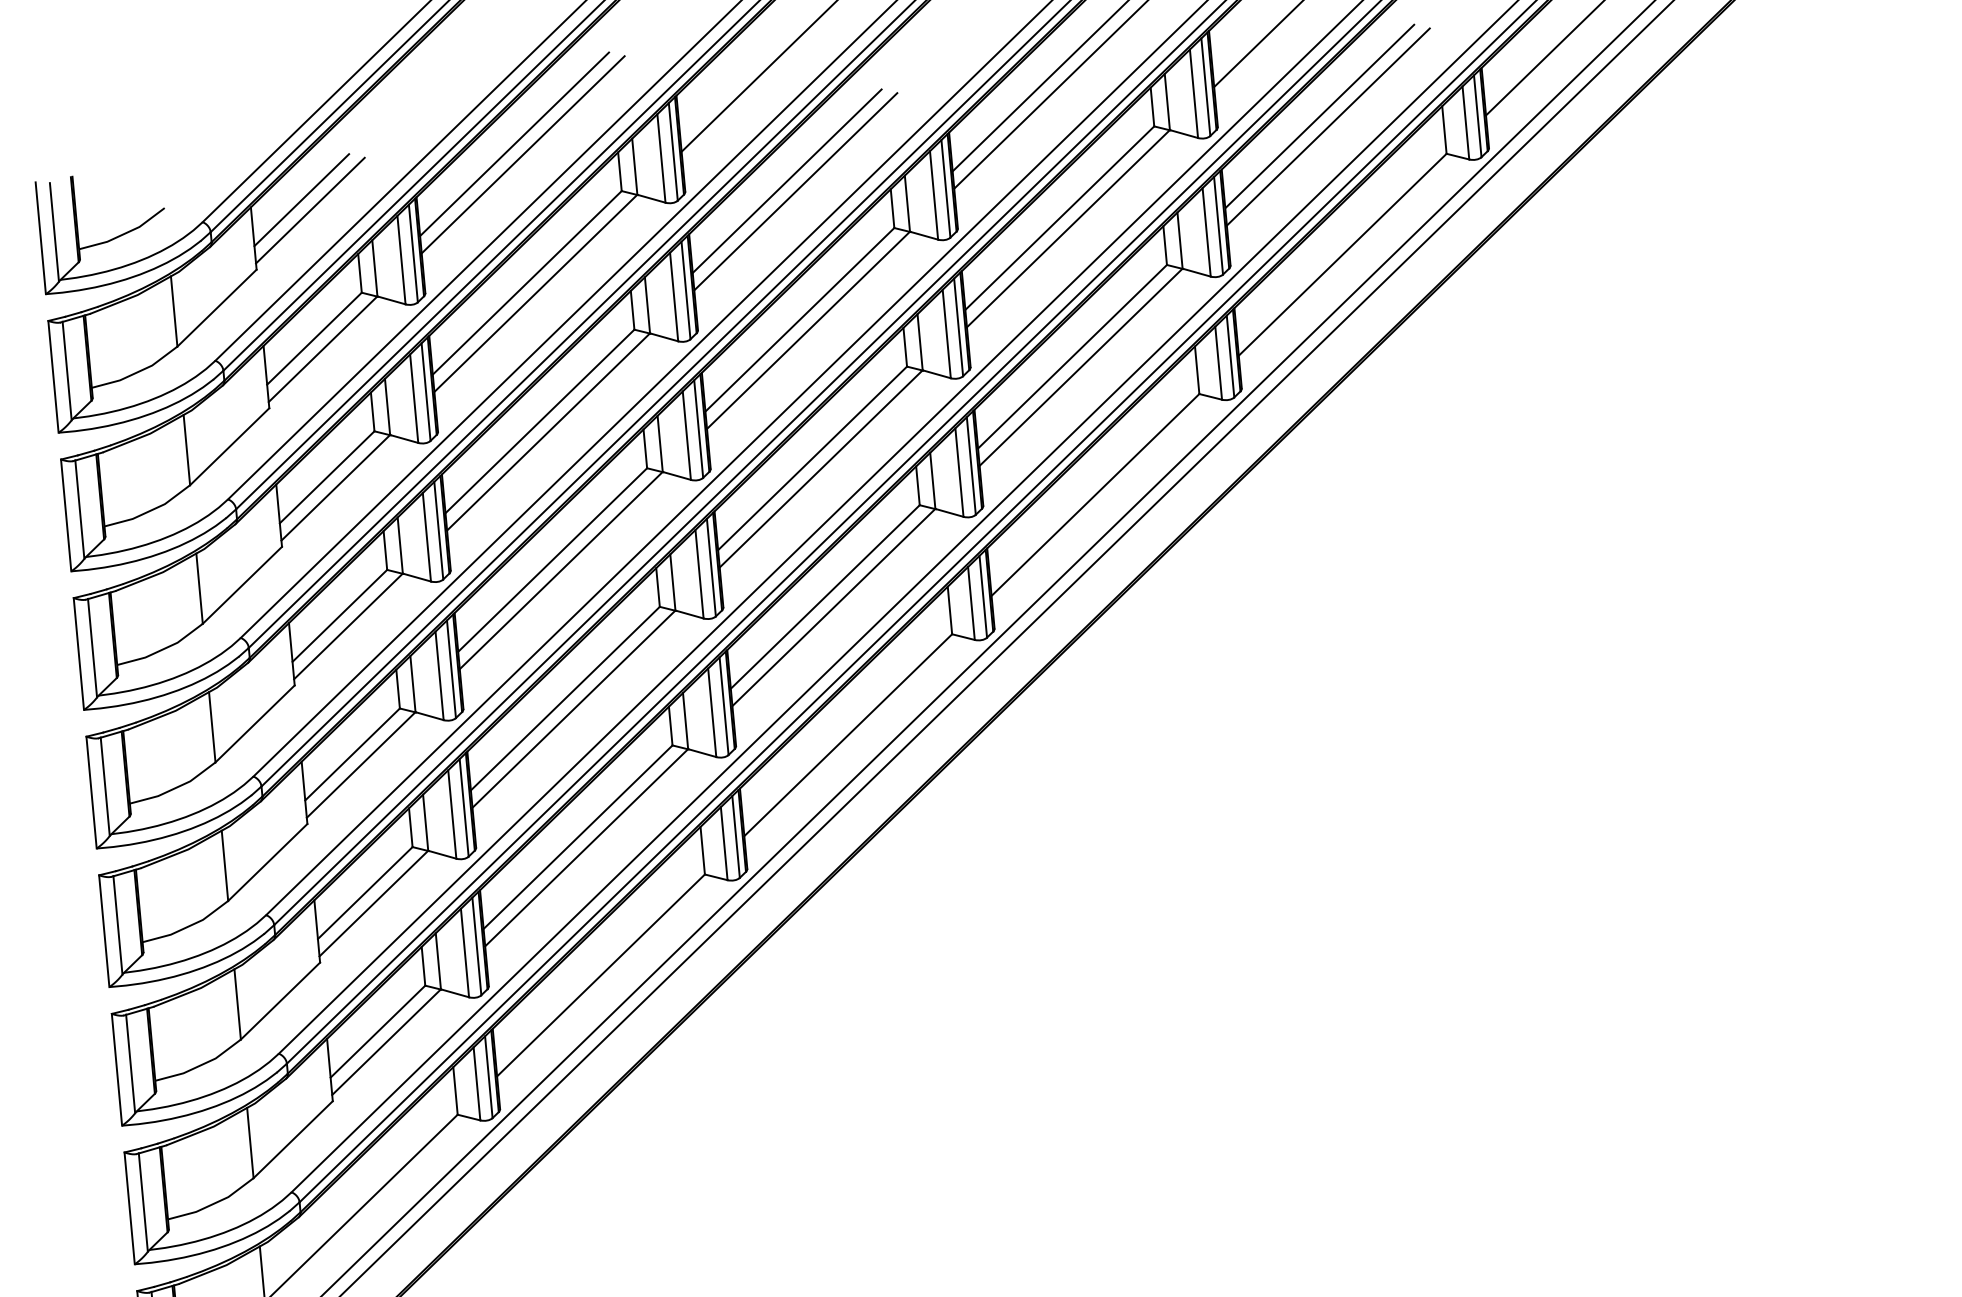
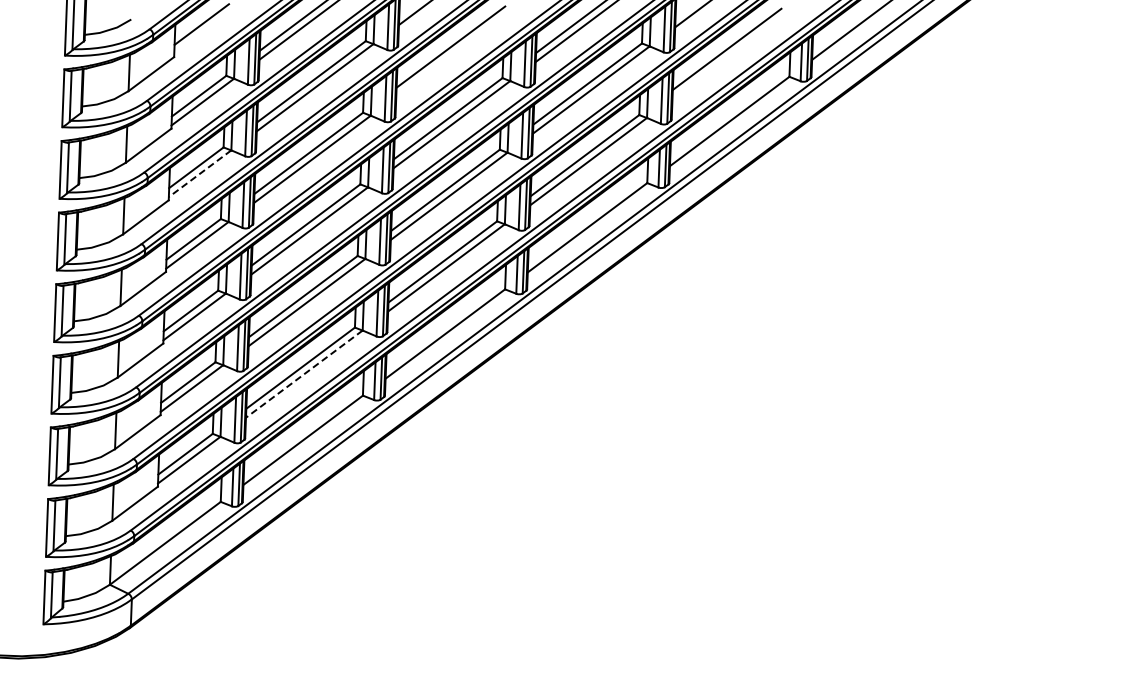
line: (1327, 125) -> (730, 54), removed
line: (795, 190) -> (454, 52), removed
line: (310, 210) -> (205, 30), removed
line: (334, 489) -> (199, 174), solid -> dashed
line: (587, 848) -> (304, 374), solid -> dashed

